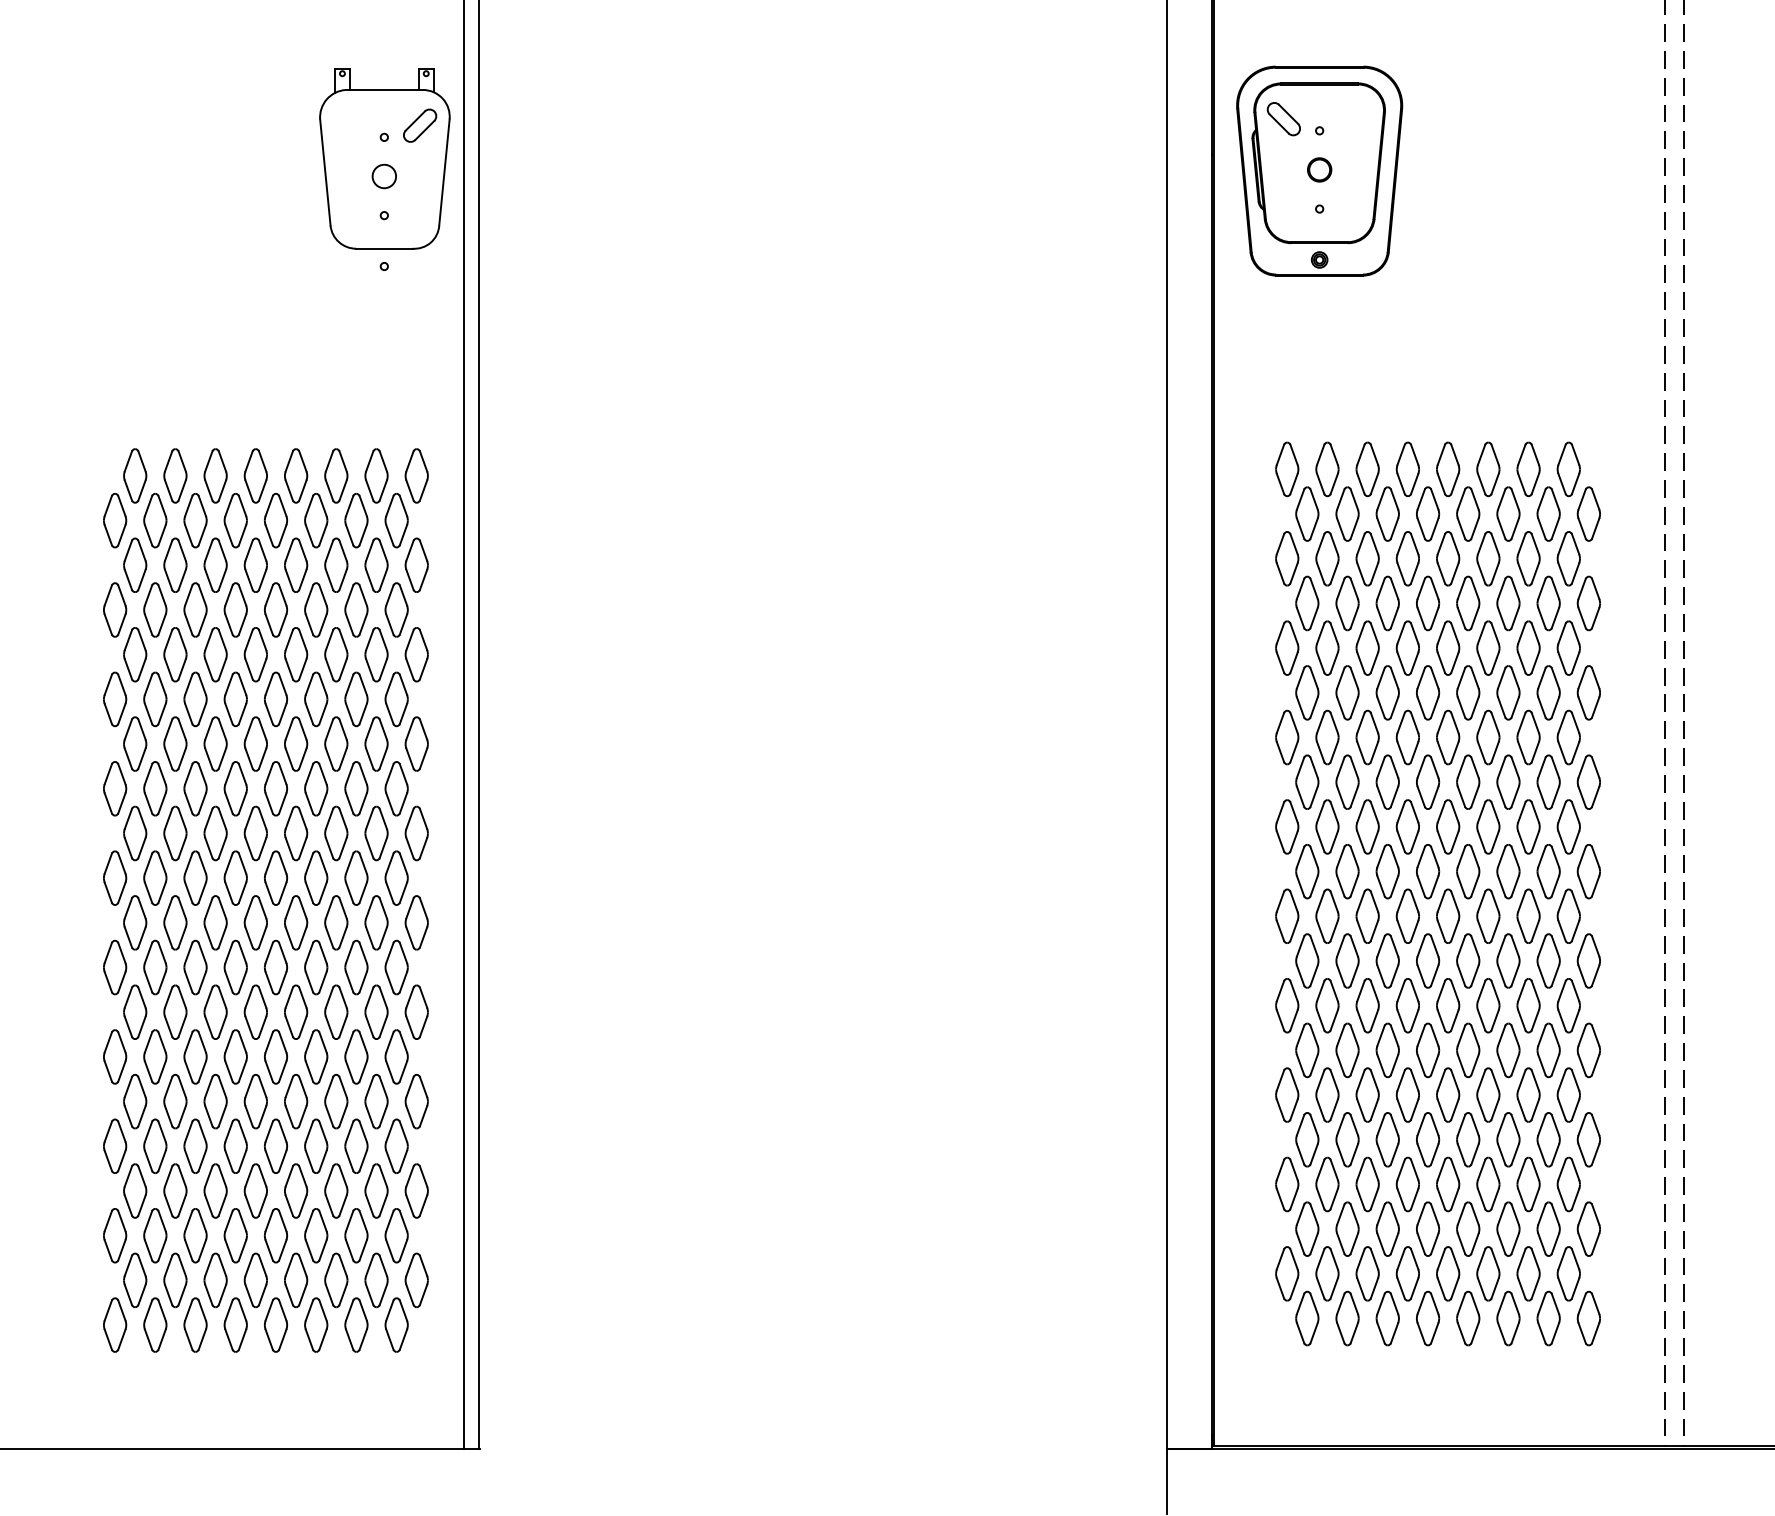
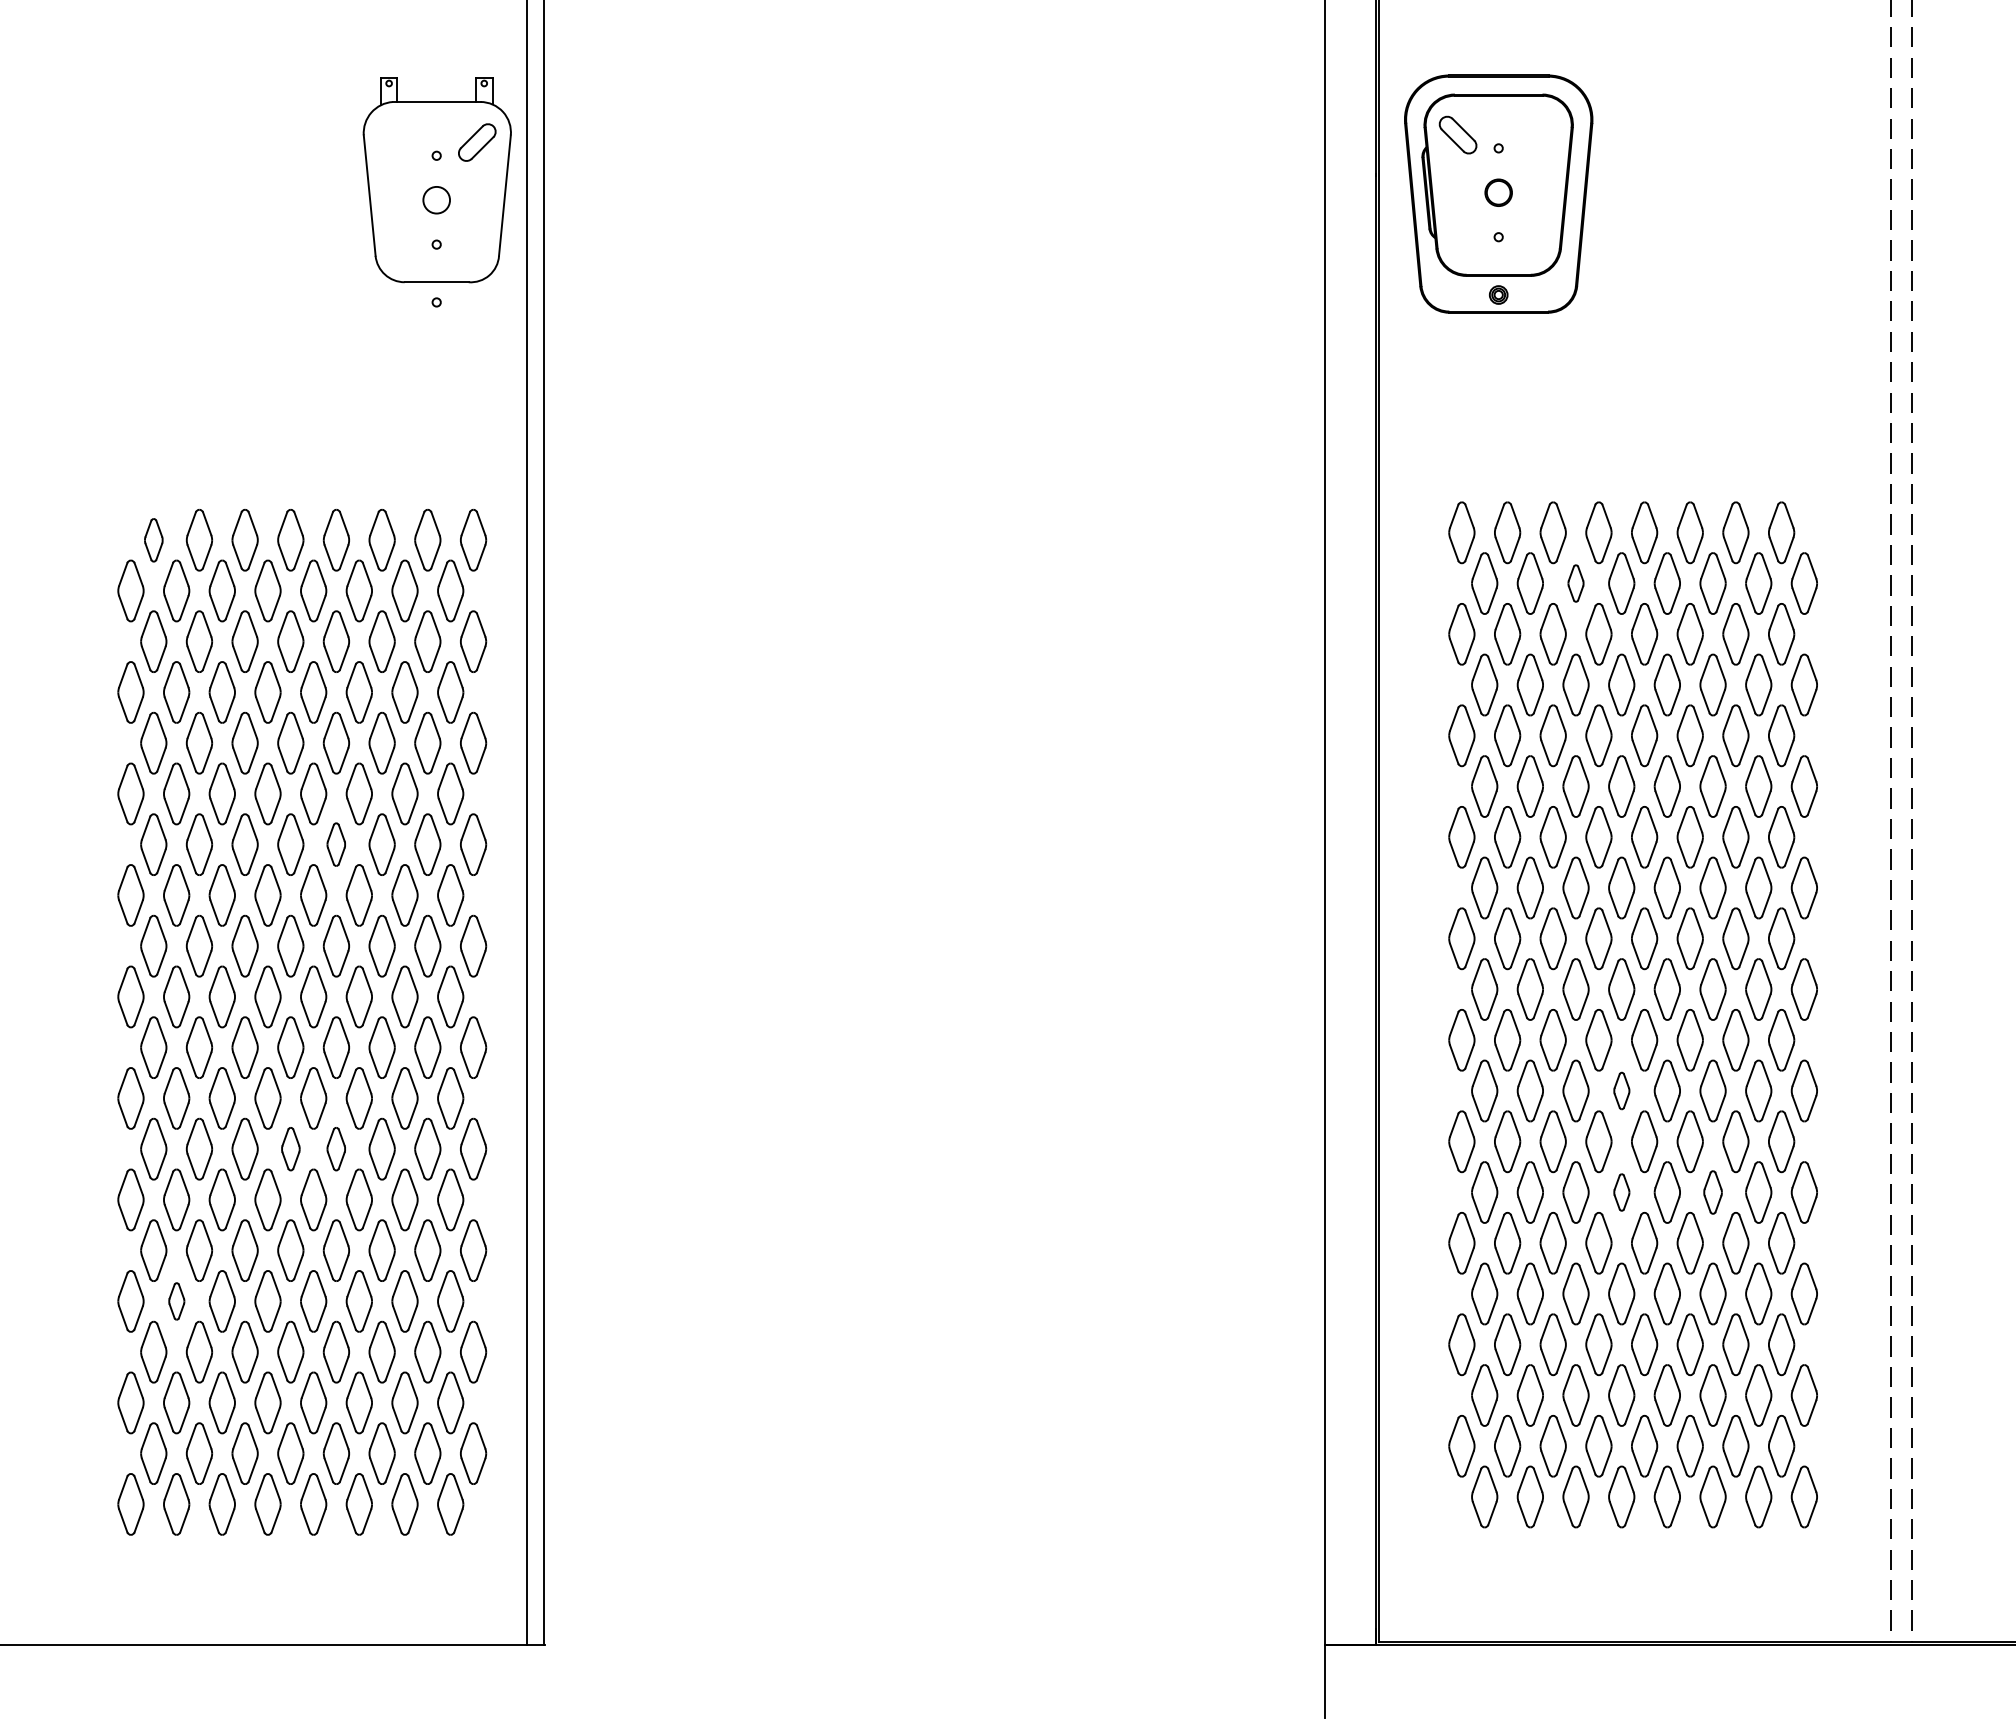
part: (134, 476) -> (153, 540), size x0.7
part: (1387, 514) -> (1575, 583), size x0.6
part: (295, 743) -> (335, 844), size x0.7
part: (1427, 960) -> (1621, 1090), size x0.6
part: (255, 1011) -> (290, 1148), size x0.7
part: (295, 1011) -> (335, 1148), size x0.7
part: (1427, 1050) -> (1621, 1192), size x0.6
part: (1507, 1050) -> (1712, 1192), size x0.7
part: (155, 1146) -> (176, 1301), size x0.6

